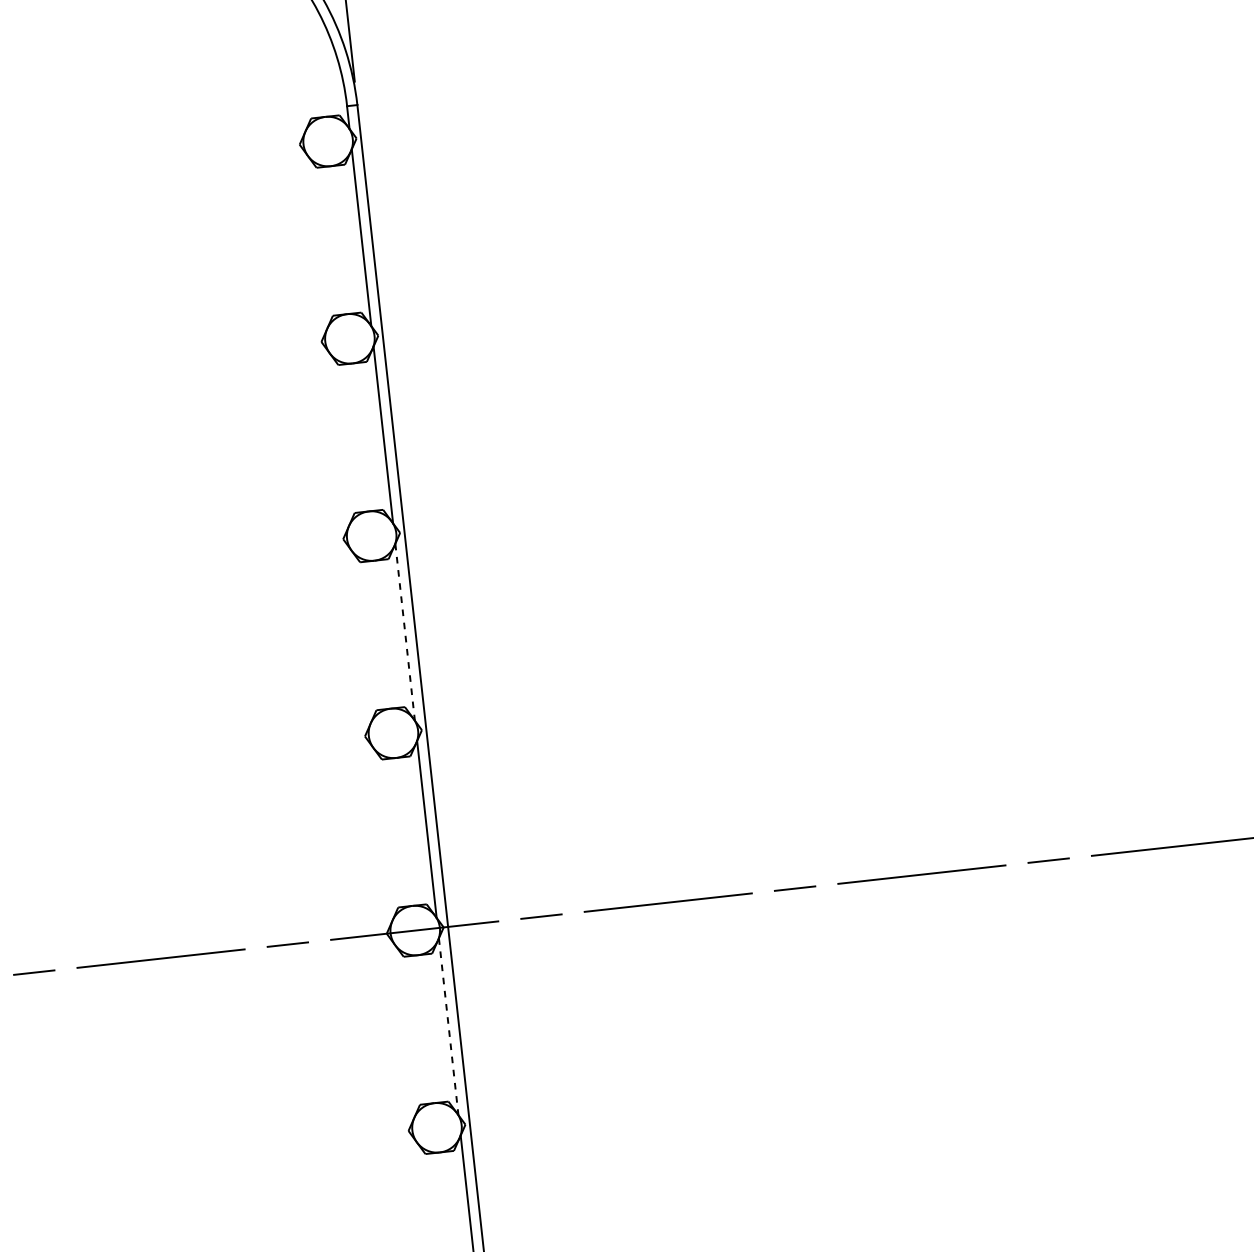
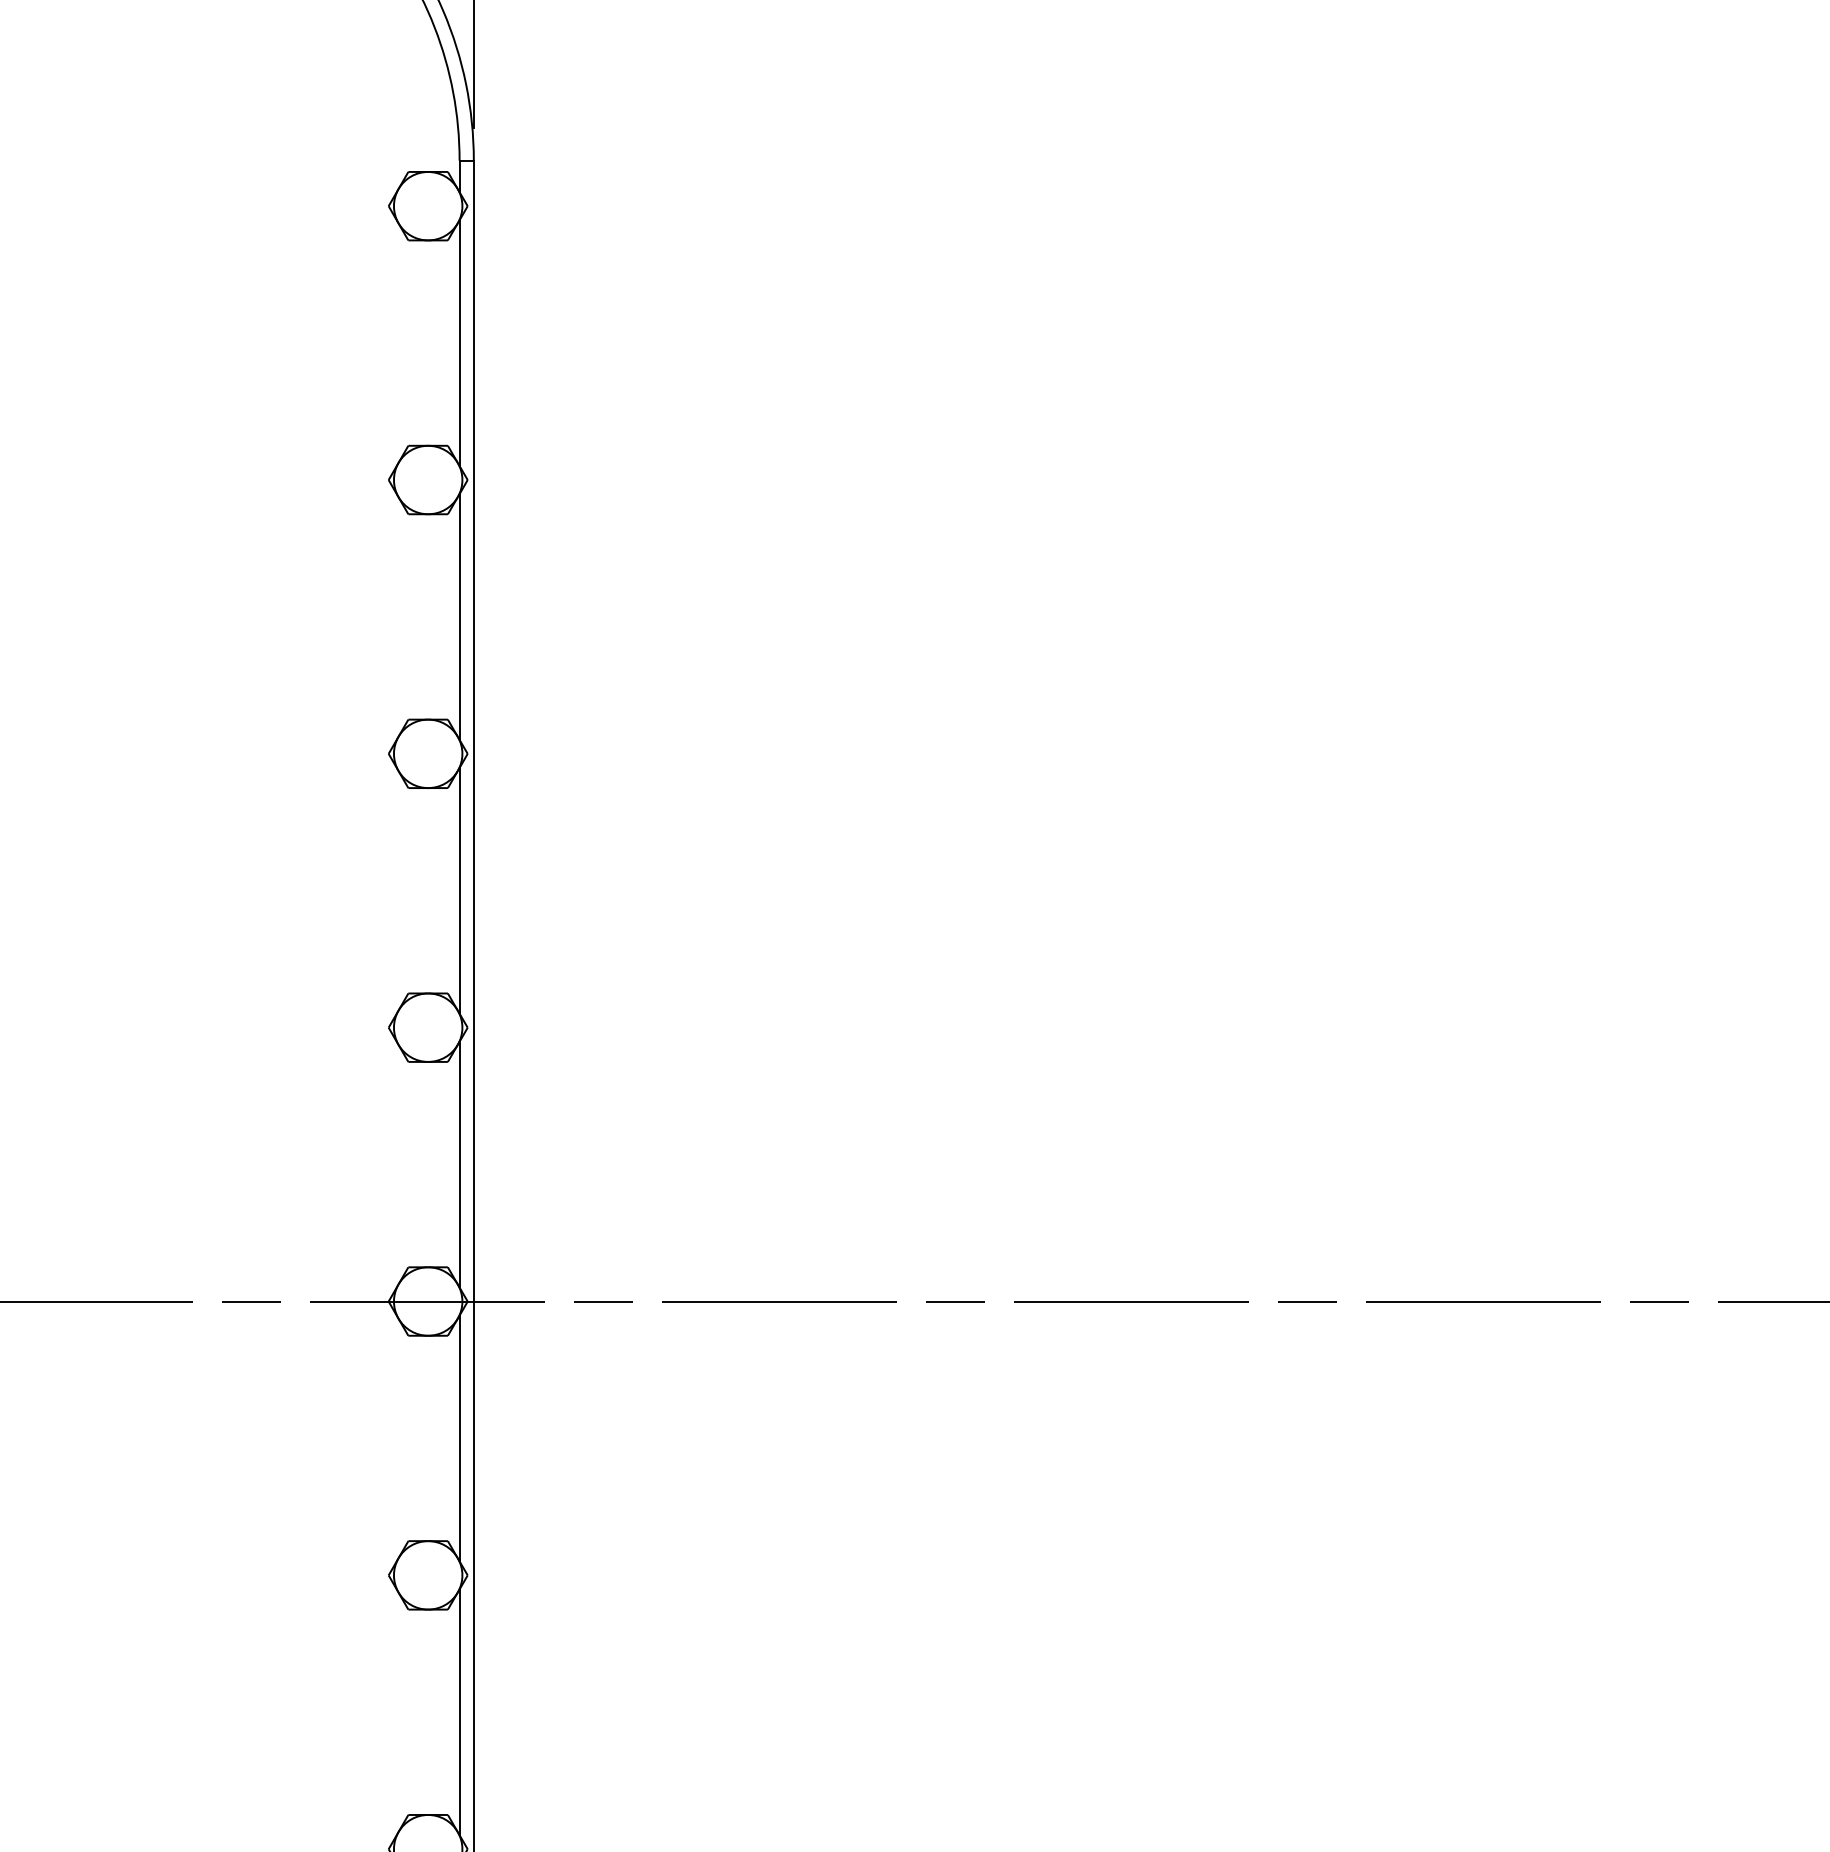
line: (405, 632) -> (459, 890), dashed -> solid
line: (448, 1026) -> (459, 1438), dashed -> solid

